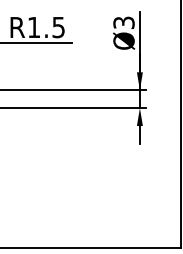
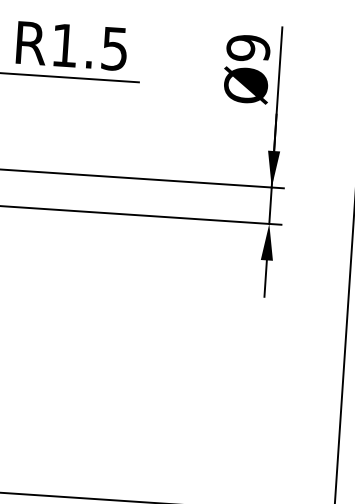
text: (123, 22) -> (247, 47), Ø3 -> Ø9

